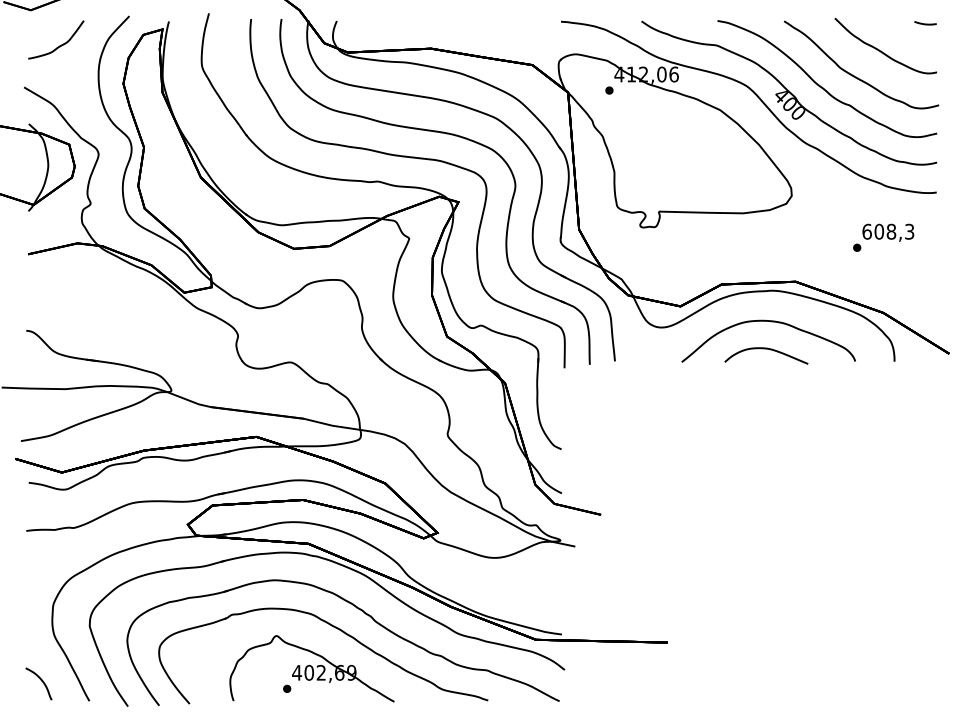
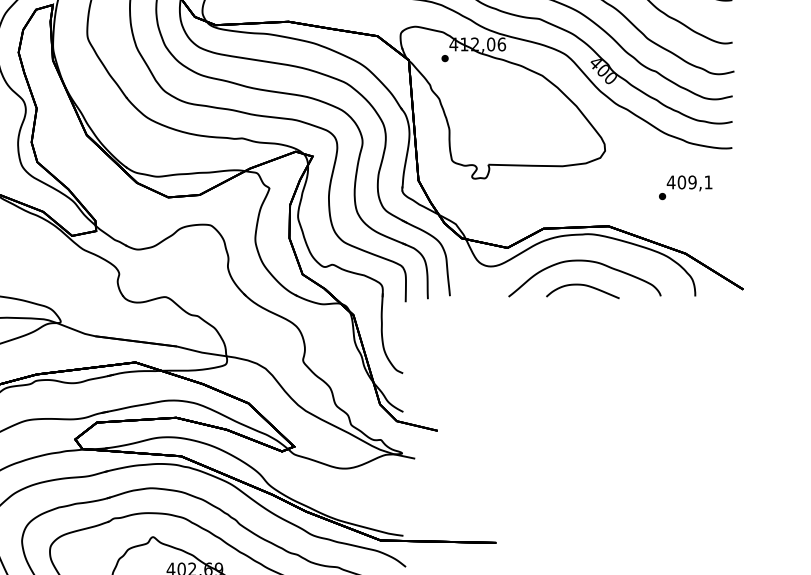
text: (888, 231) -> (689, 182), 608,3 -> 409,1

